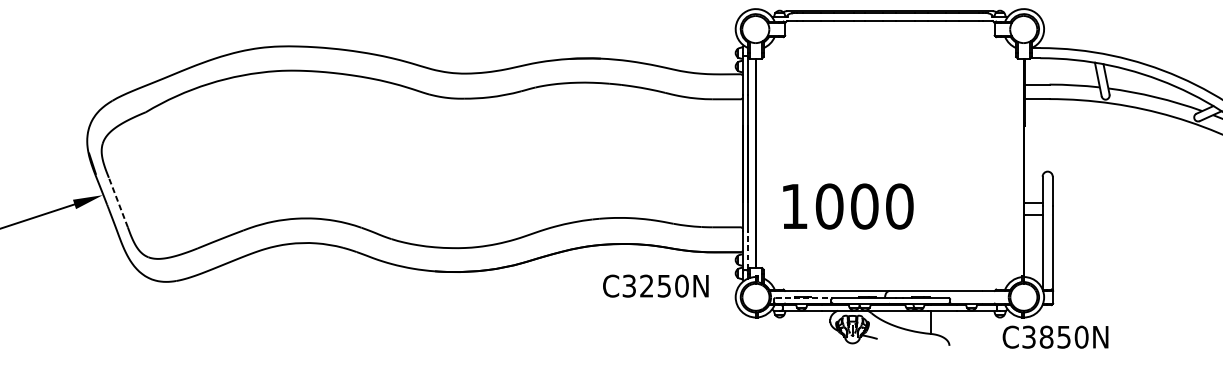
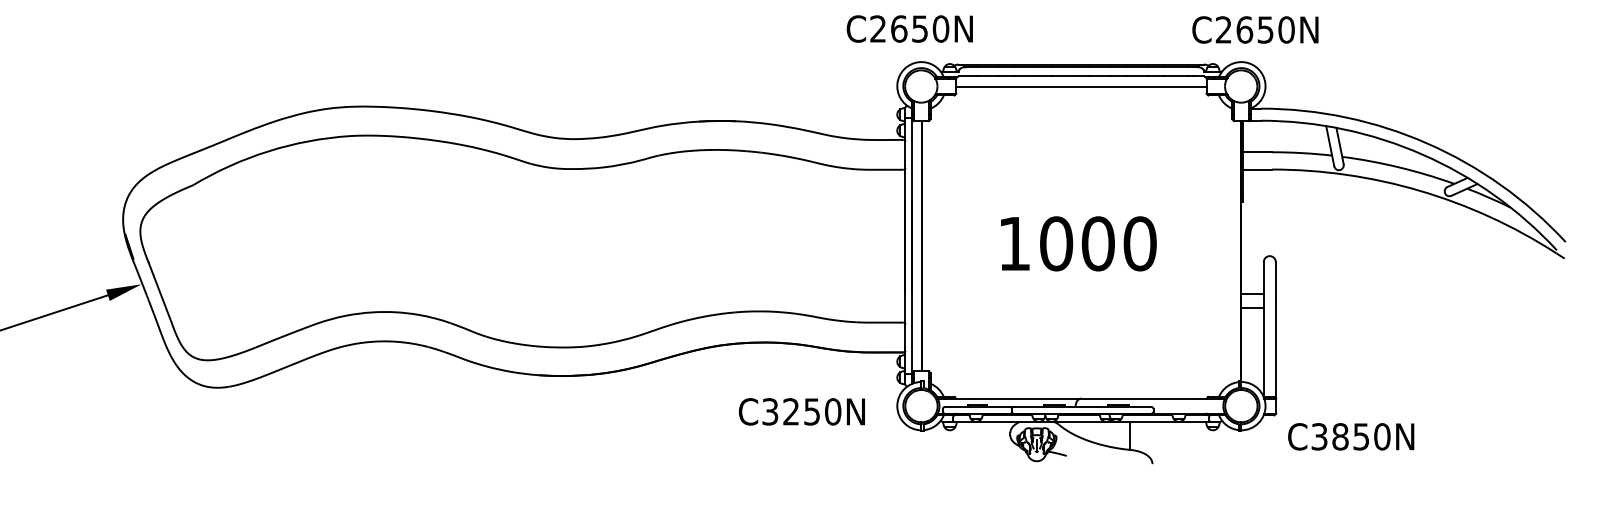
line: (889, 29) -> (1081, 86), added
line: (117, 201) -> (159, 291), dashed -> solid
text: (848, 206) -> (1078, 243), moved
line: (748, 249) -> (912, 349), dashed -> solid
text: (655, 285) -> (801, 411), moved
line: (804, 297) -> (979, 406), dashed -> solid
text: (1055, 336) -> (1351, 436), moved

